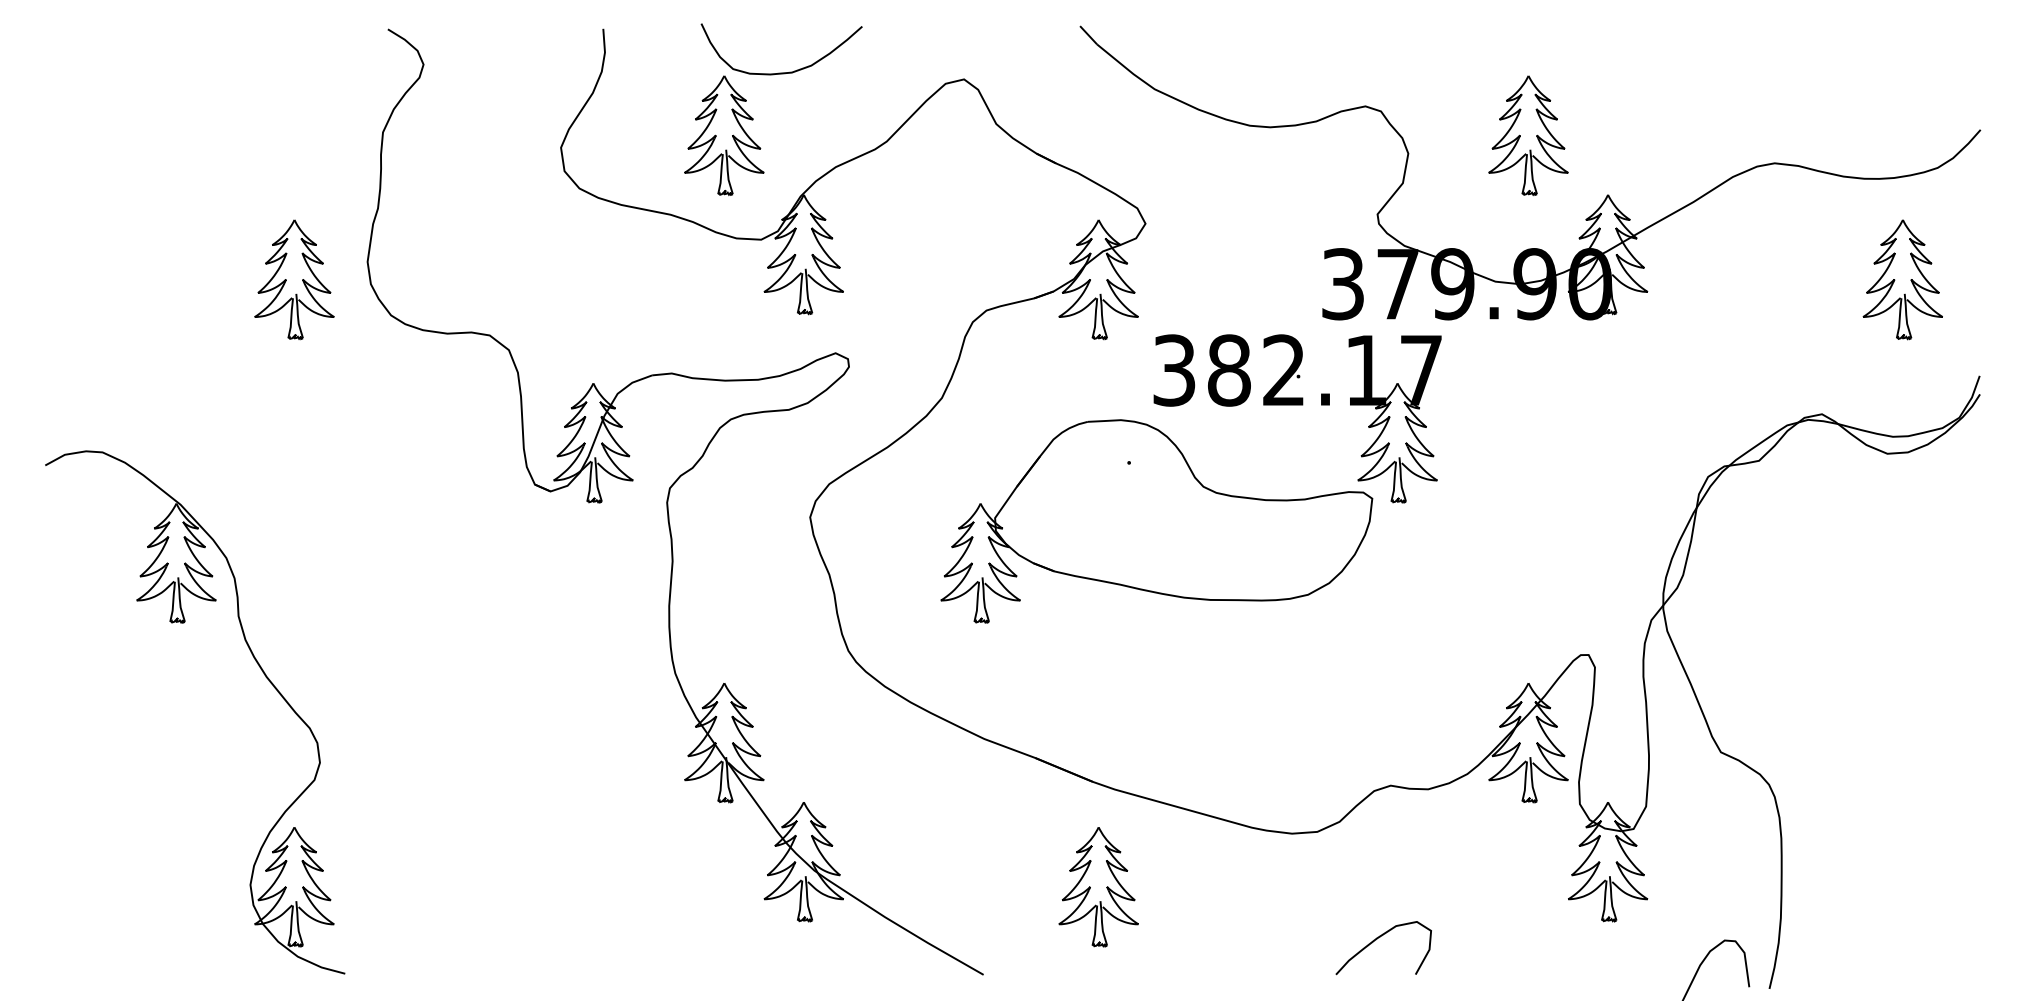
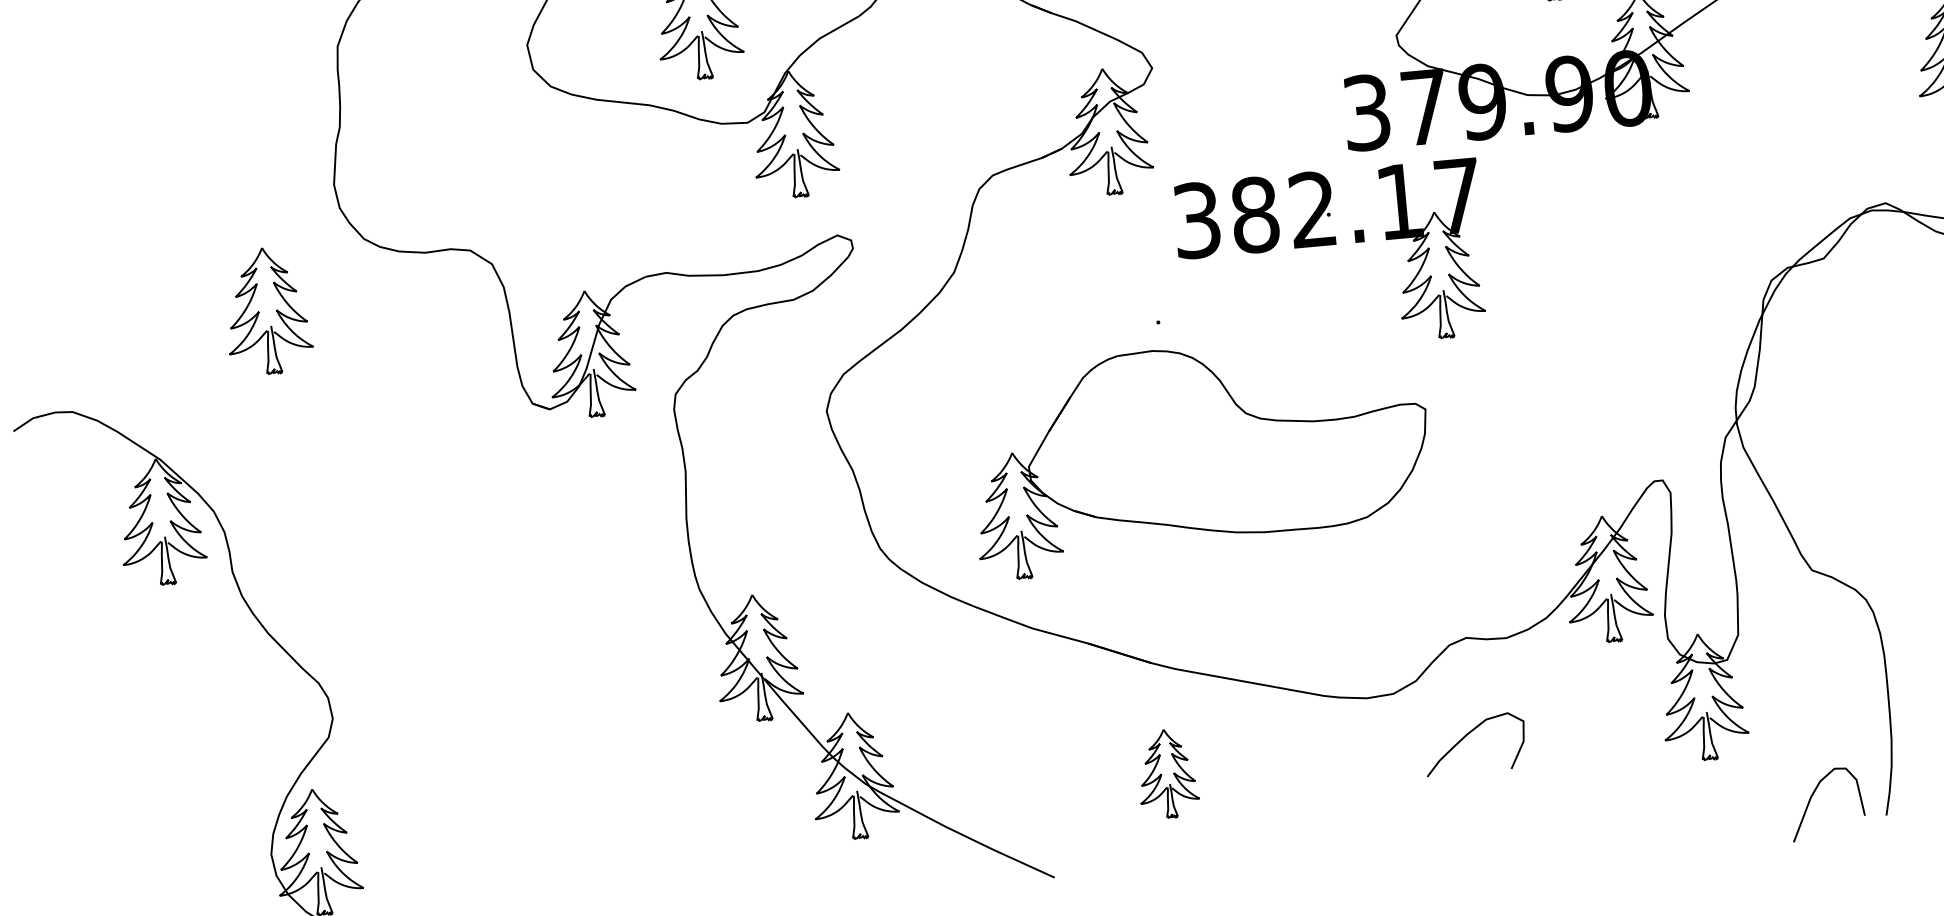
part: (294, 279) -> (267, 310), moved
part: (1156, 521) -> (1199, 454), moved
part: (1098, 887) -> (1167, 774), size x0.7
curve: (1376, 940) -> (1466, 736), moved

